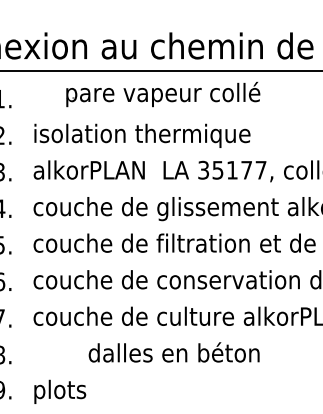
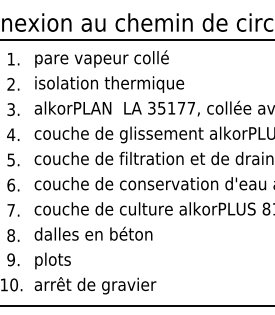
part: (162, 93) -> (101, 58), moved
text: (174, 352) -> (93, 233), moved

